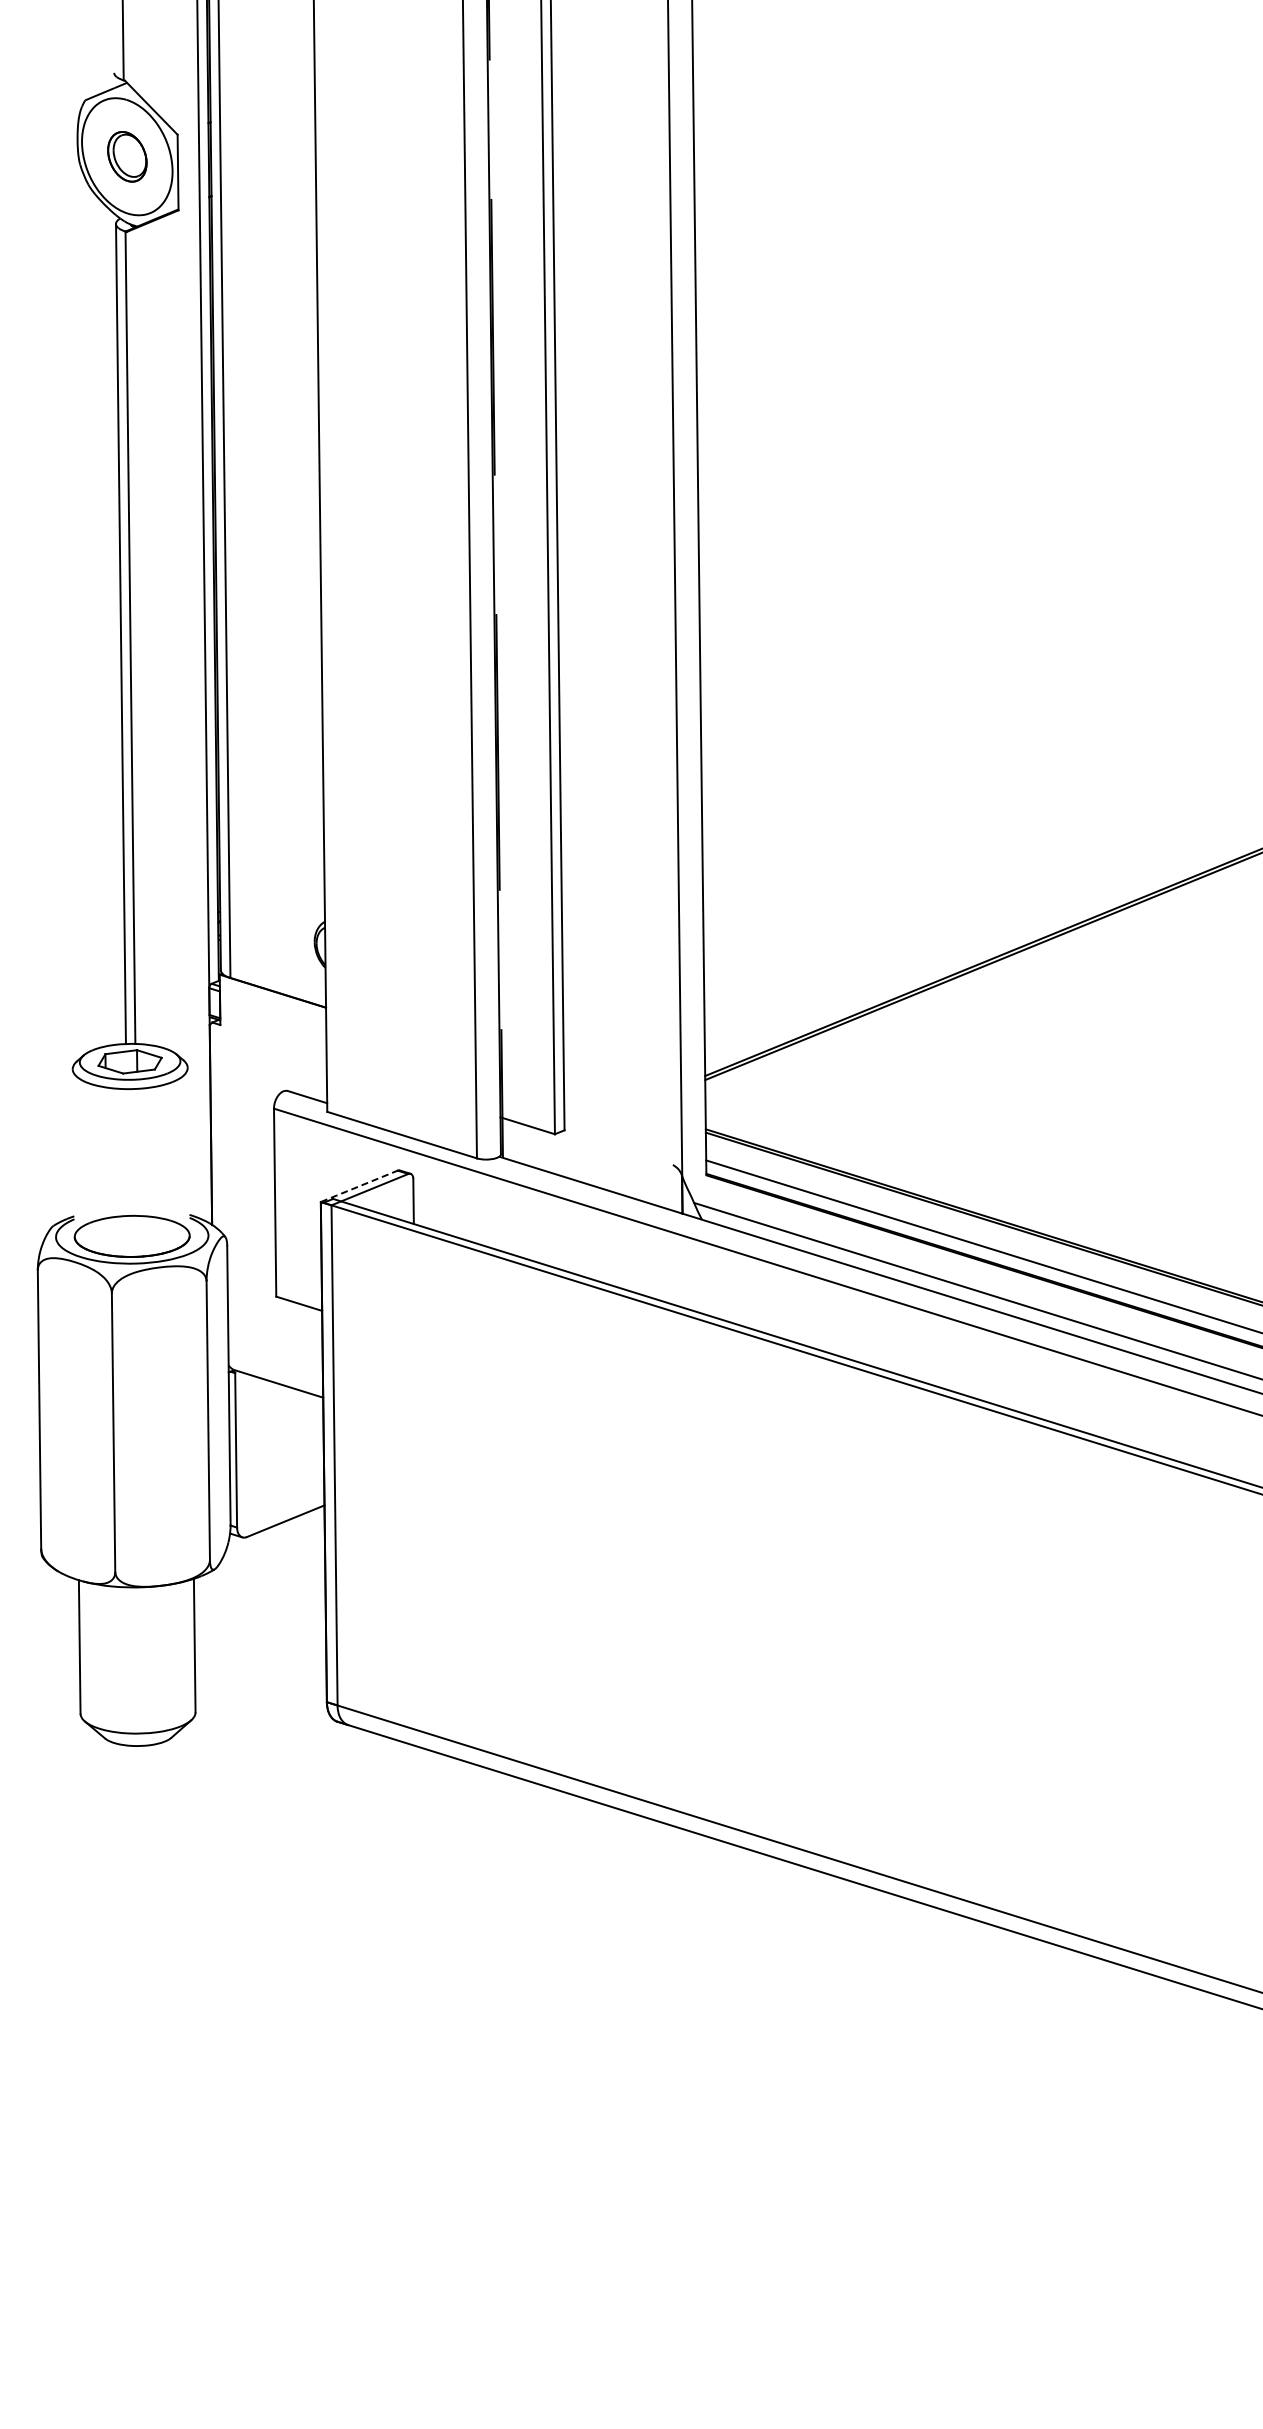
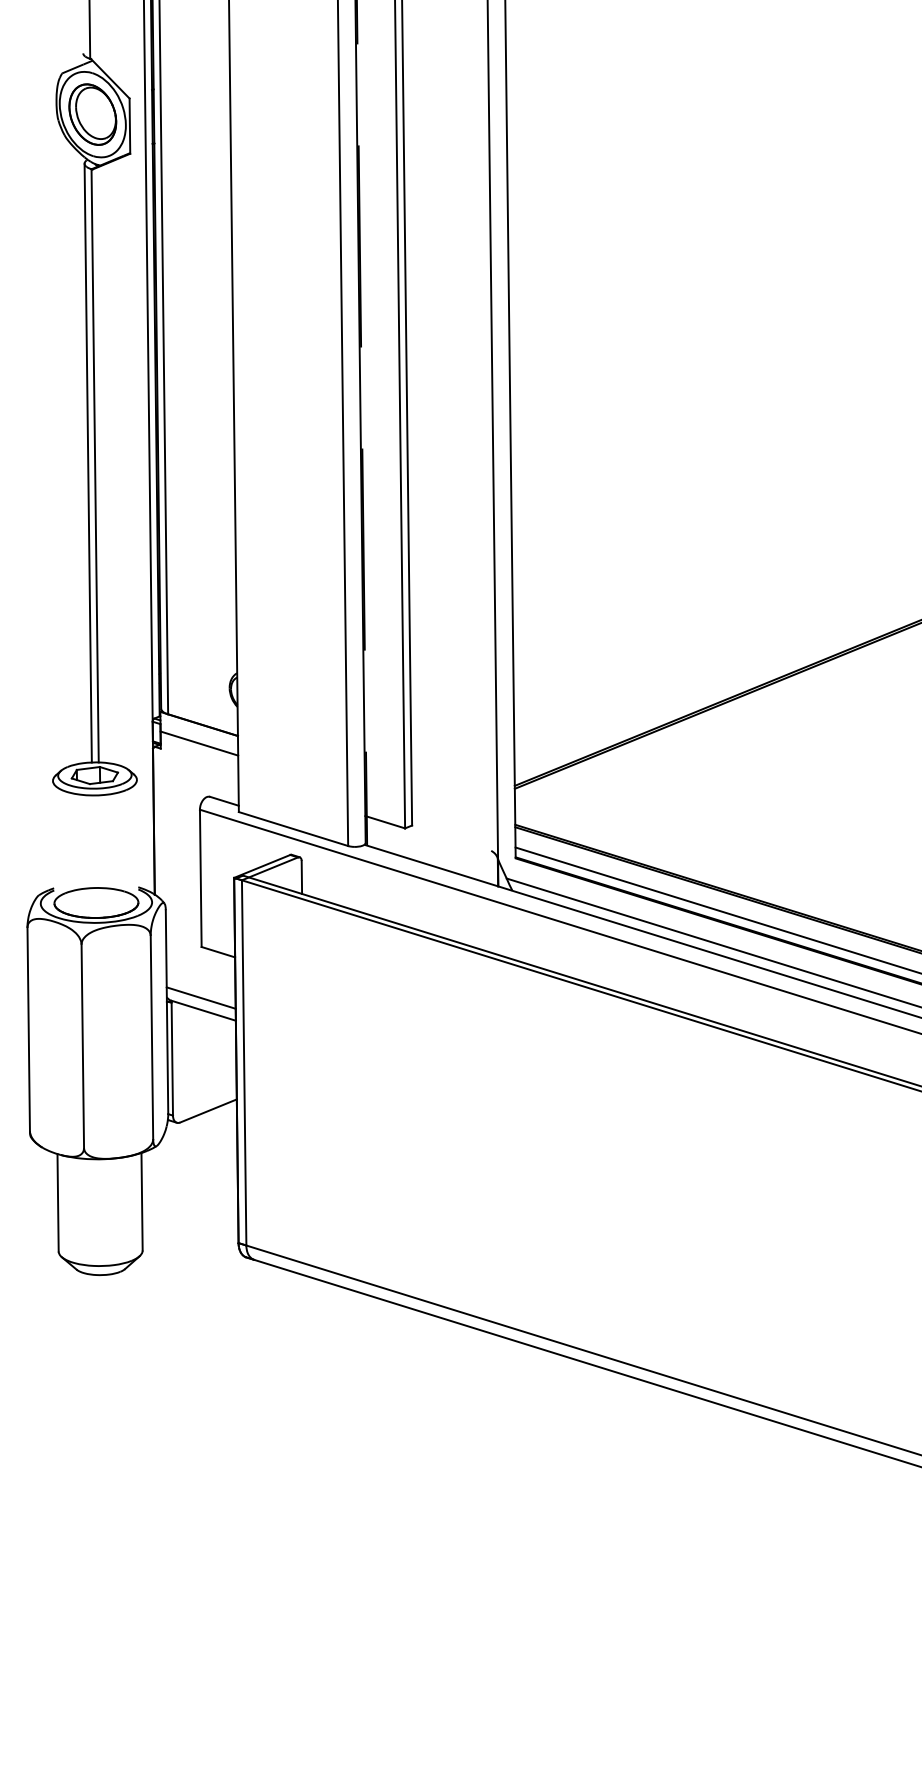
part: (127, 156) -> (92, 114), size x1.67
line: (273, 1017) -> (199, 743), added
line: (359, 1186) -> (262, 866), dashed -> solid
line: (275, 1366) -> (201, 997), added

